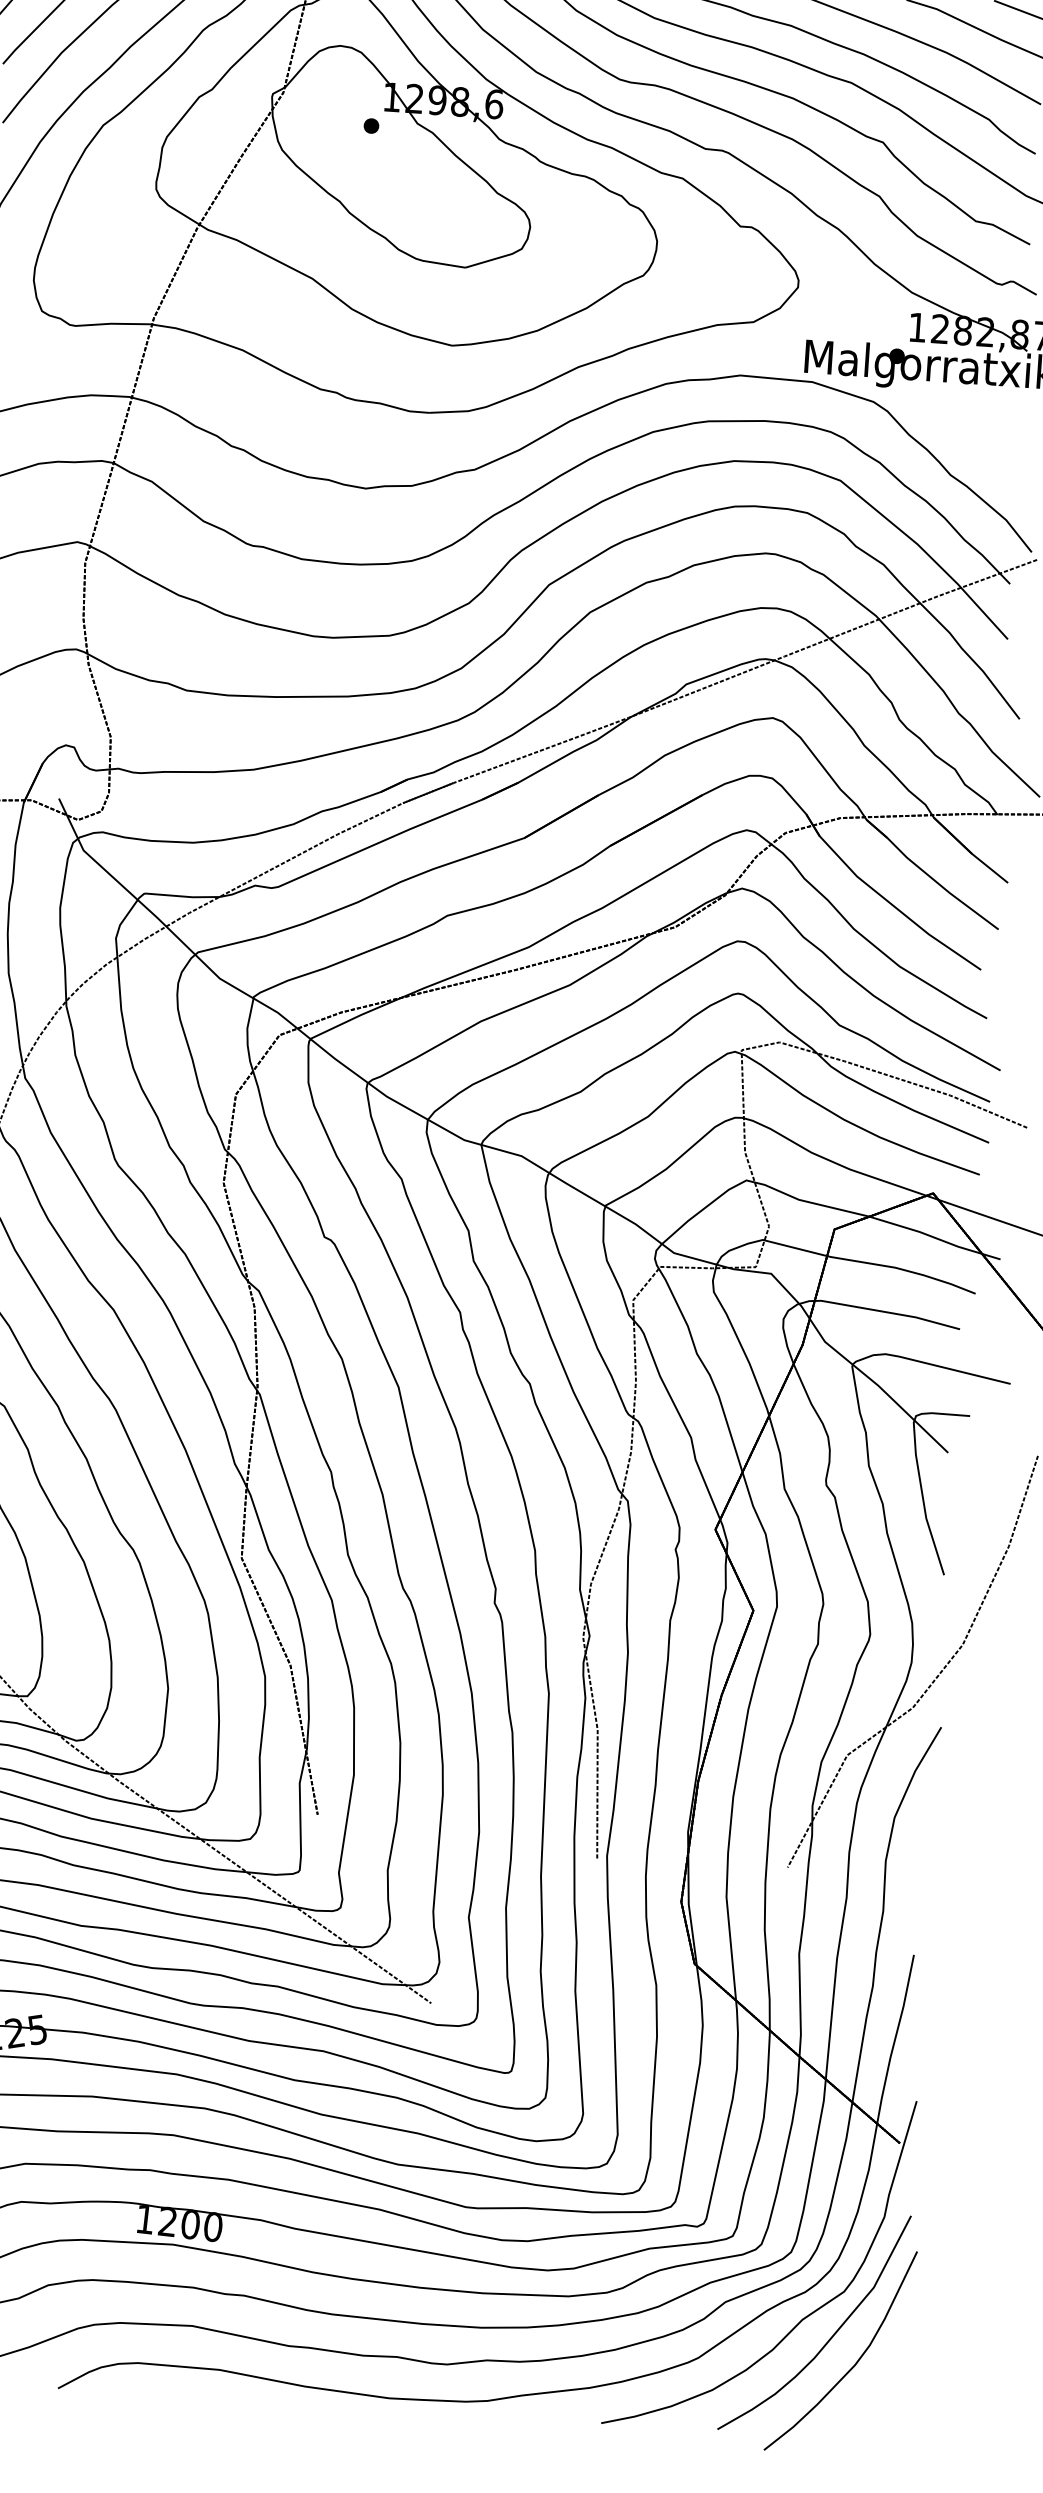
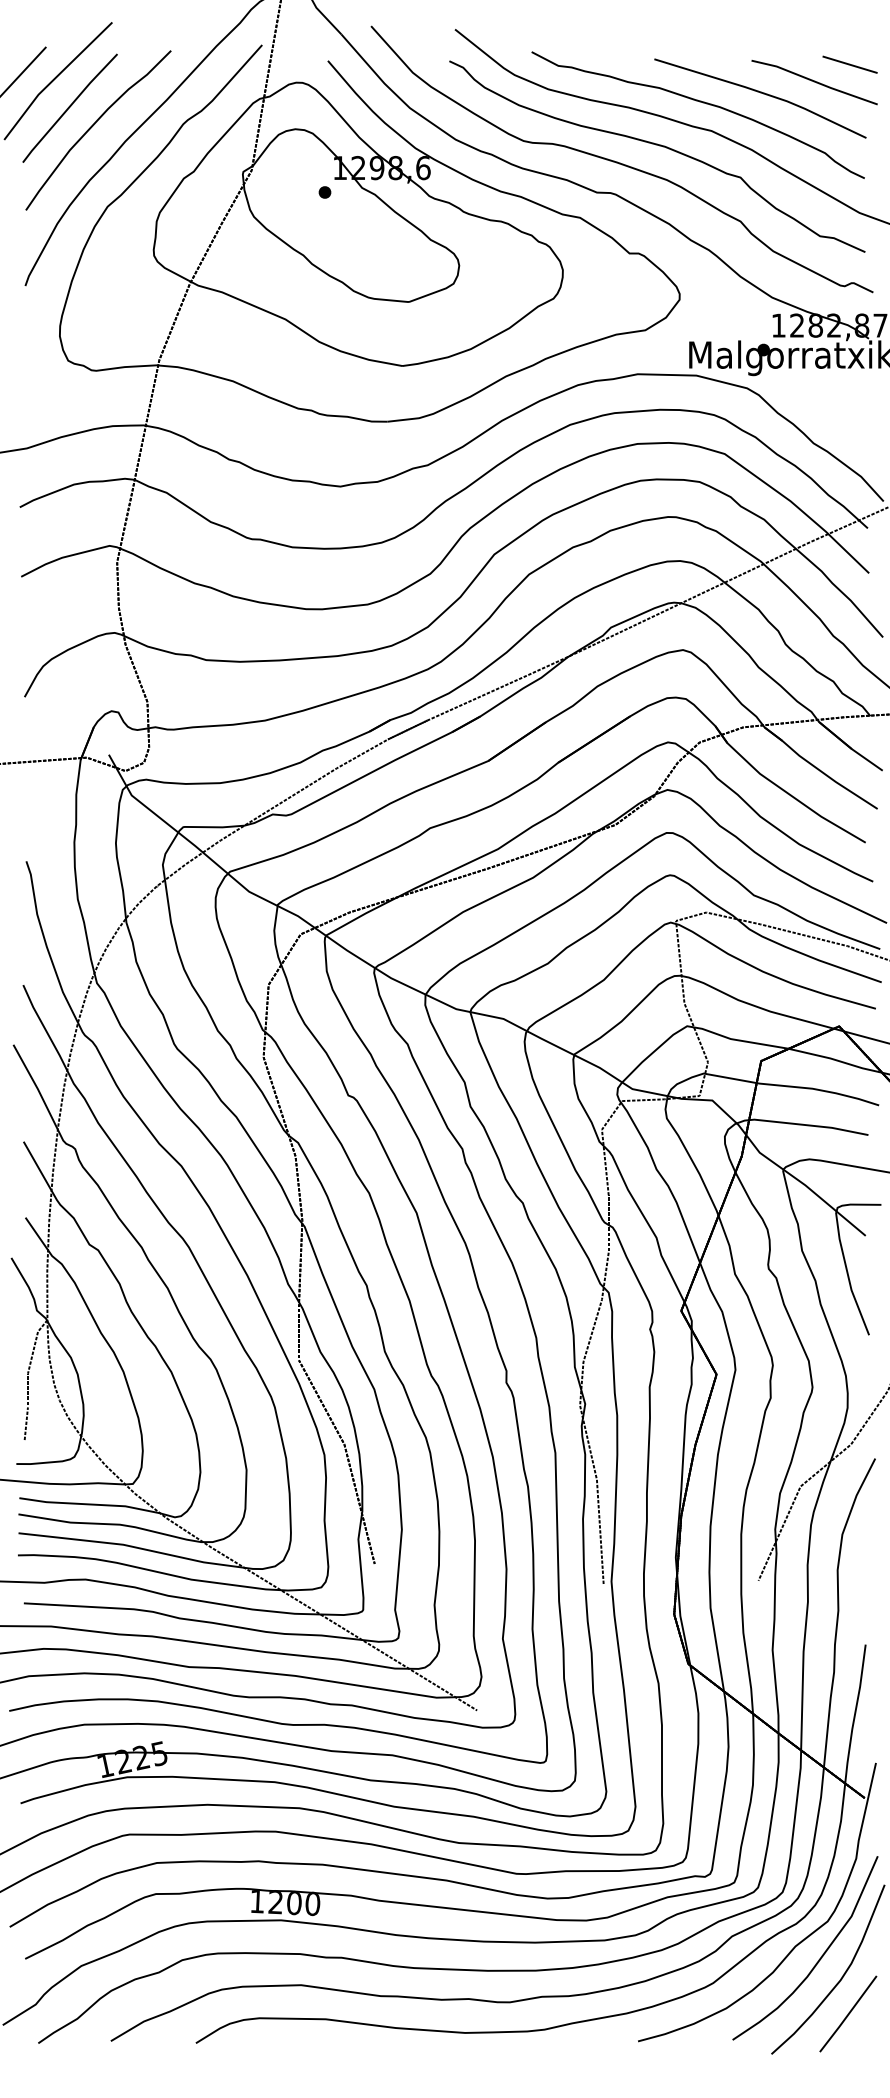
line: (861, 2406) -> (848, 2013), added

